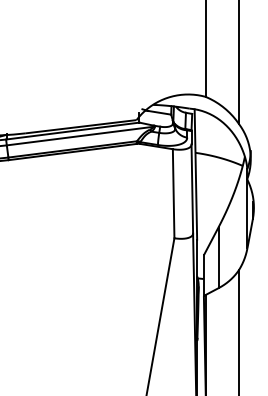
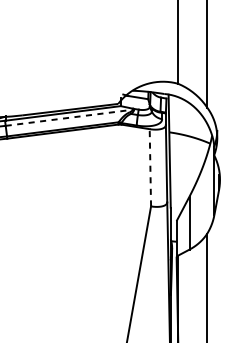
line: (80, 136) -> (69, 118), solid -> dashed
line: (173, 193) -> (150, 167), solid -> dashed

